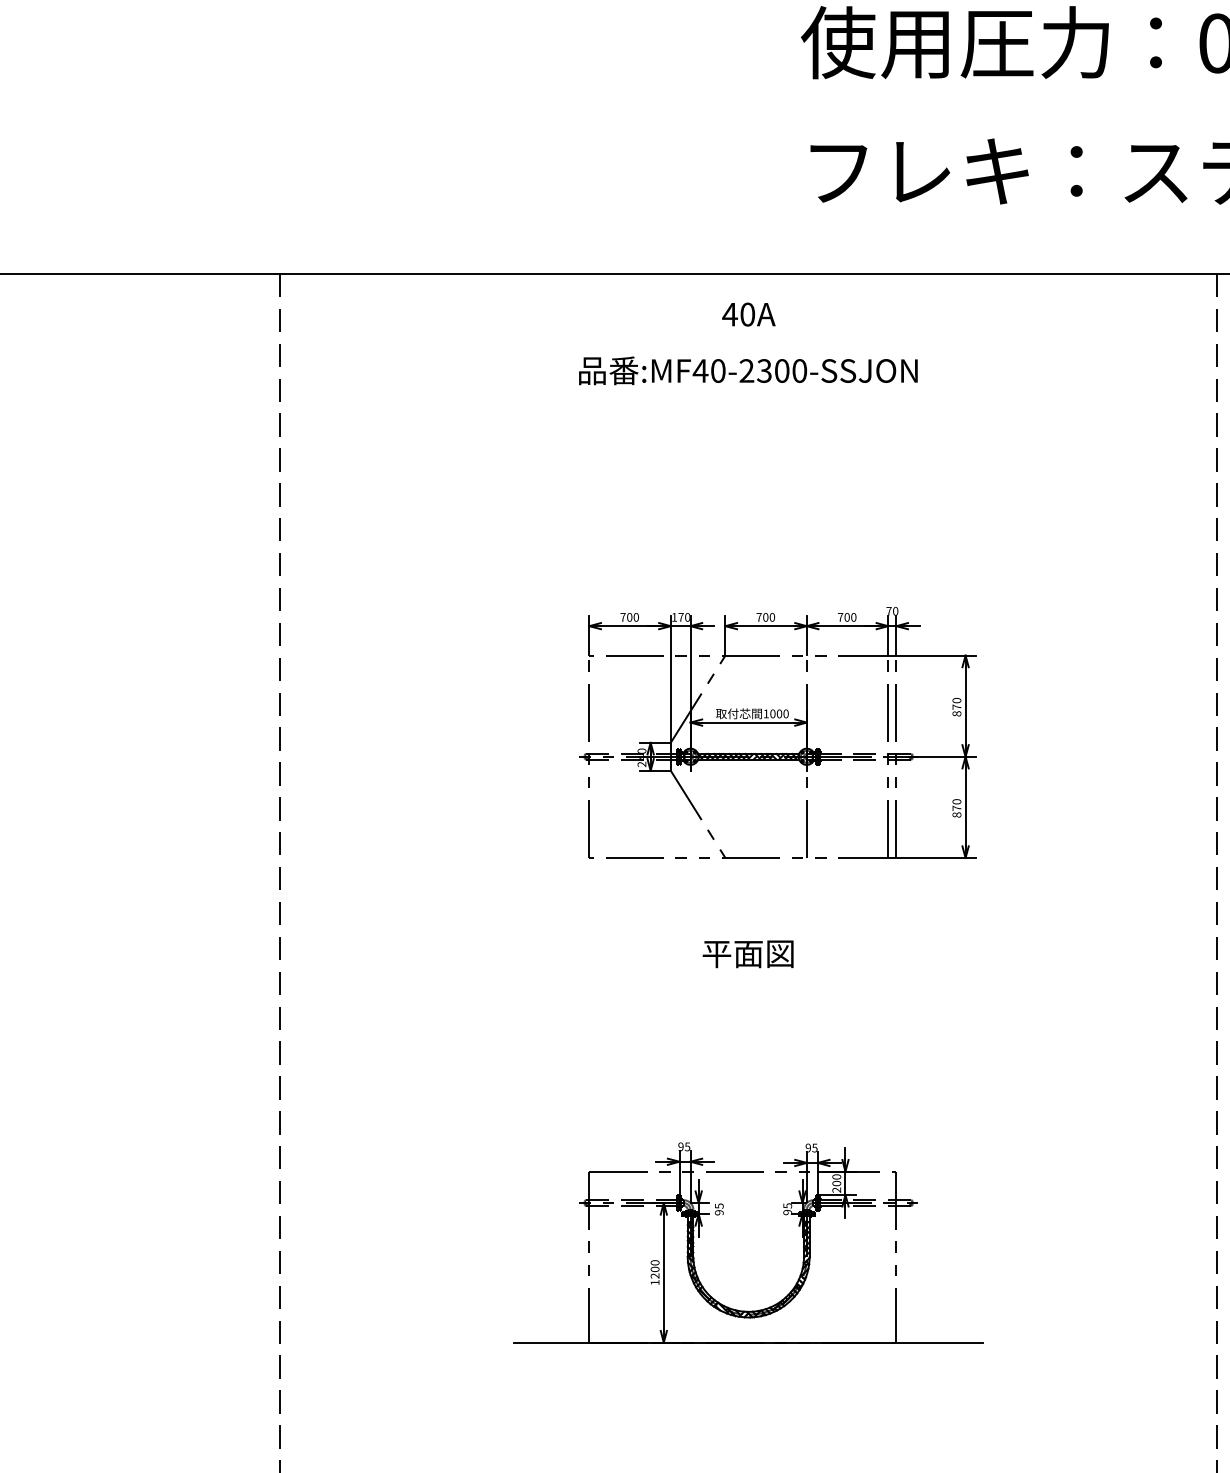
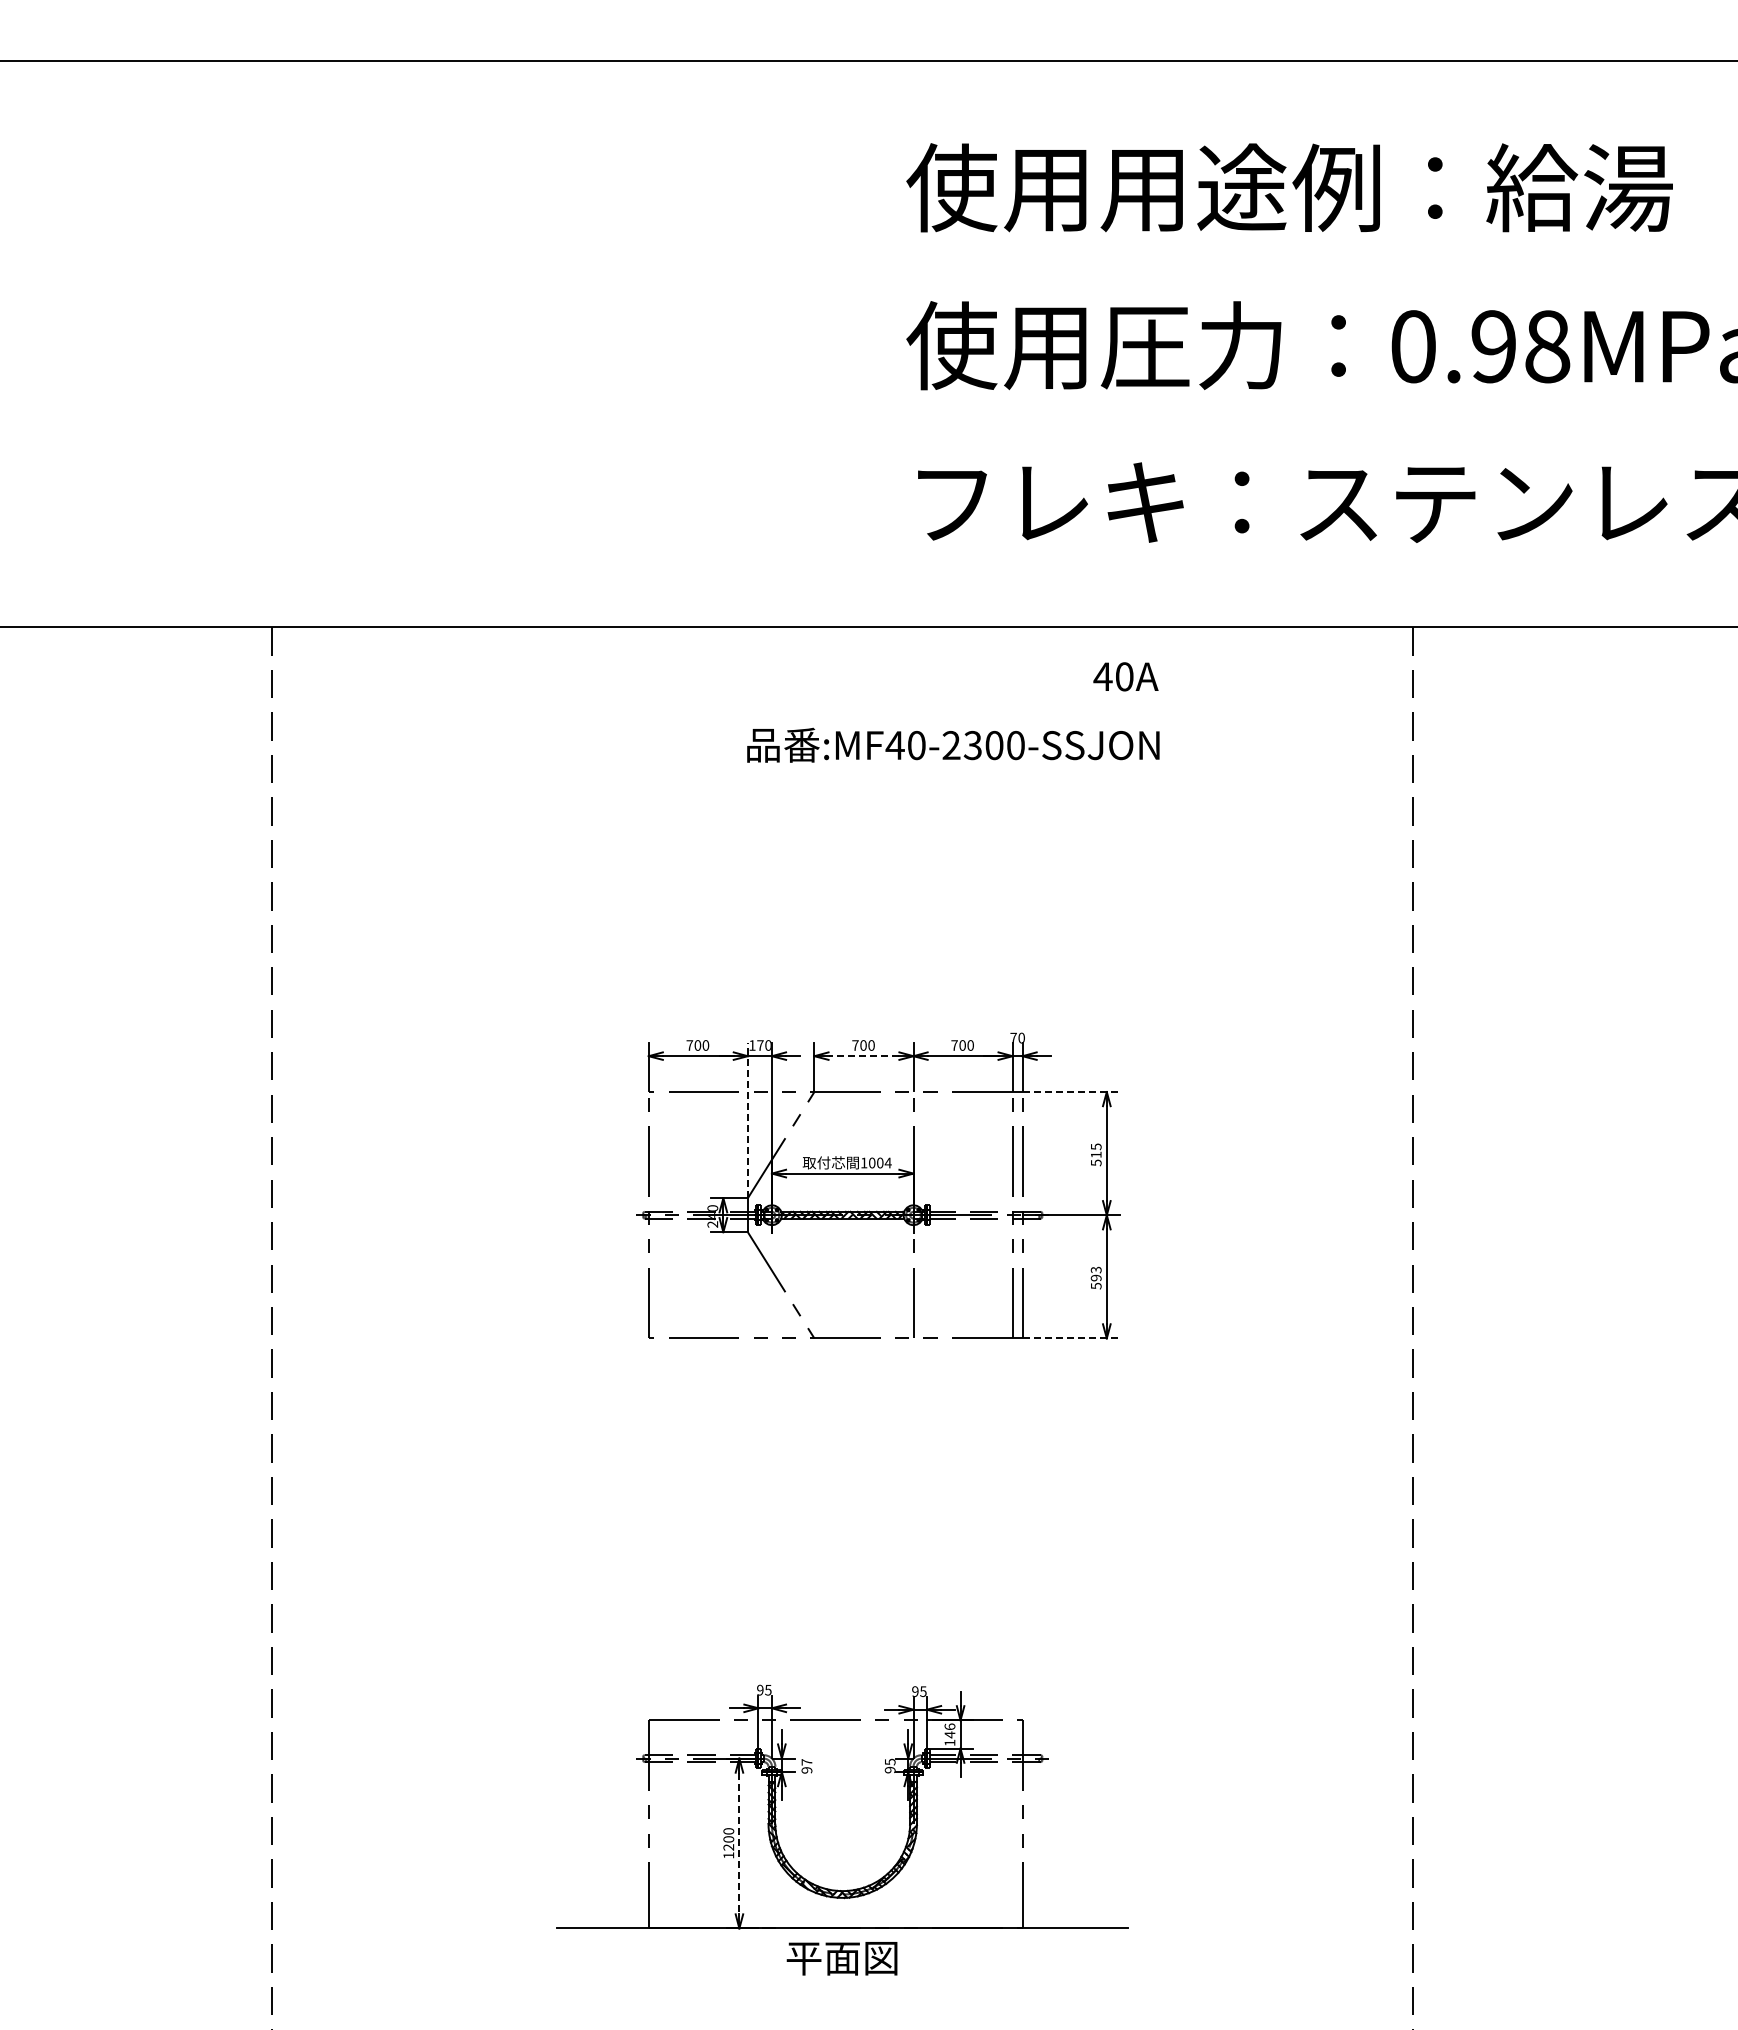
text: (748, 314) -> (1125, 676), moved
text: (748, 370) -> (953, 744), moved
line: (765, 626) -> (863, 1056), solid -> dashed
line: (936, 655) -> (1071, 1092), solid -> dashed
line: (670, 678) -> (747, 1120), solid -> dashed
text: (956, 706) -> (1095, 1154), 870 -> 515
text: (785, 713) -> (887, 1162), 1000 -> 1004
text: (956, 807) -> (1095, 1277), 870 -> 593
line: (936, 858) -> (1071, 1338), solid -> dashed
text: (747, 954) -> (841, 1958), moved
text: (836, 1183) -> (949, 1734), 200 -> 146
text: (718, 1206) -> (806, 1762), 95 -> 97
line: (663, 1272) -> (739, 1843), solid -> dashed

